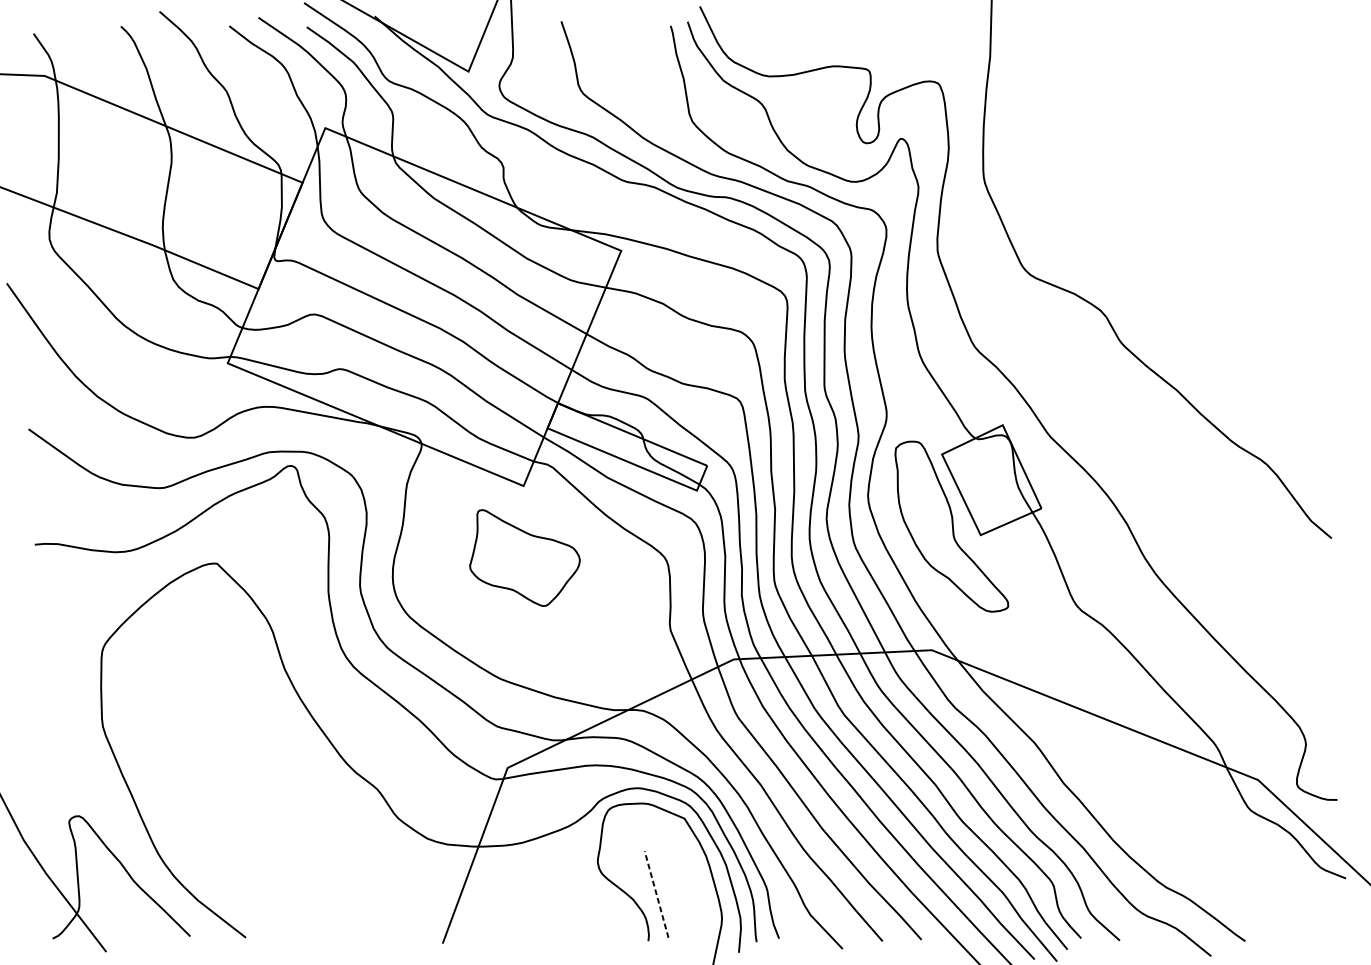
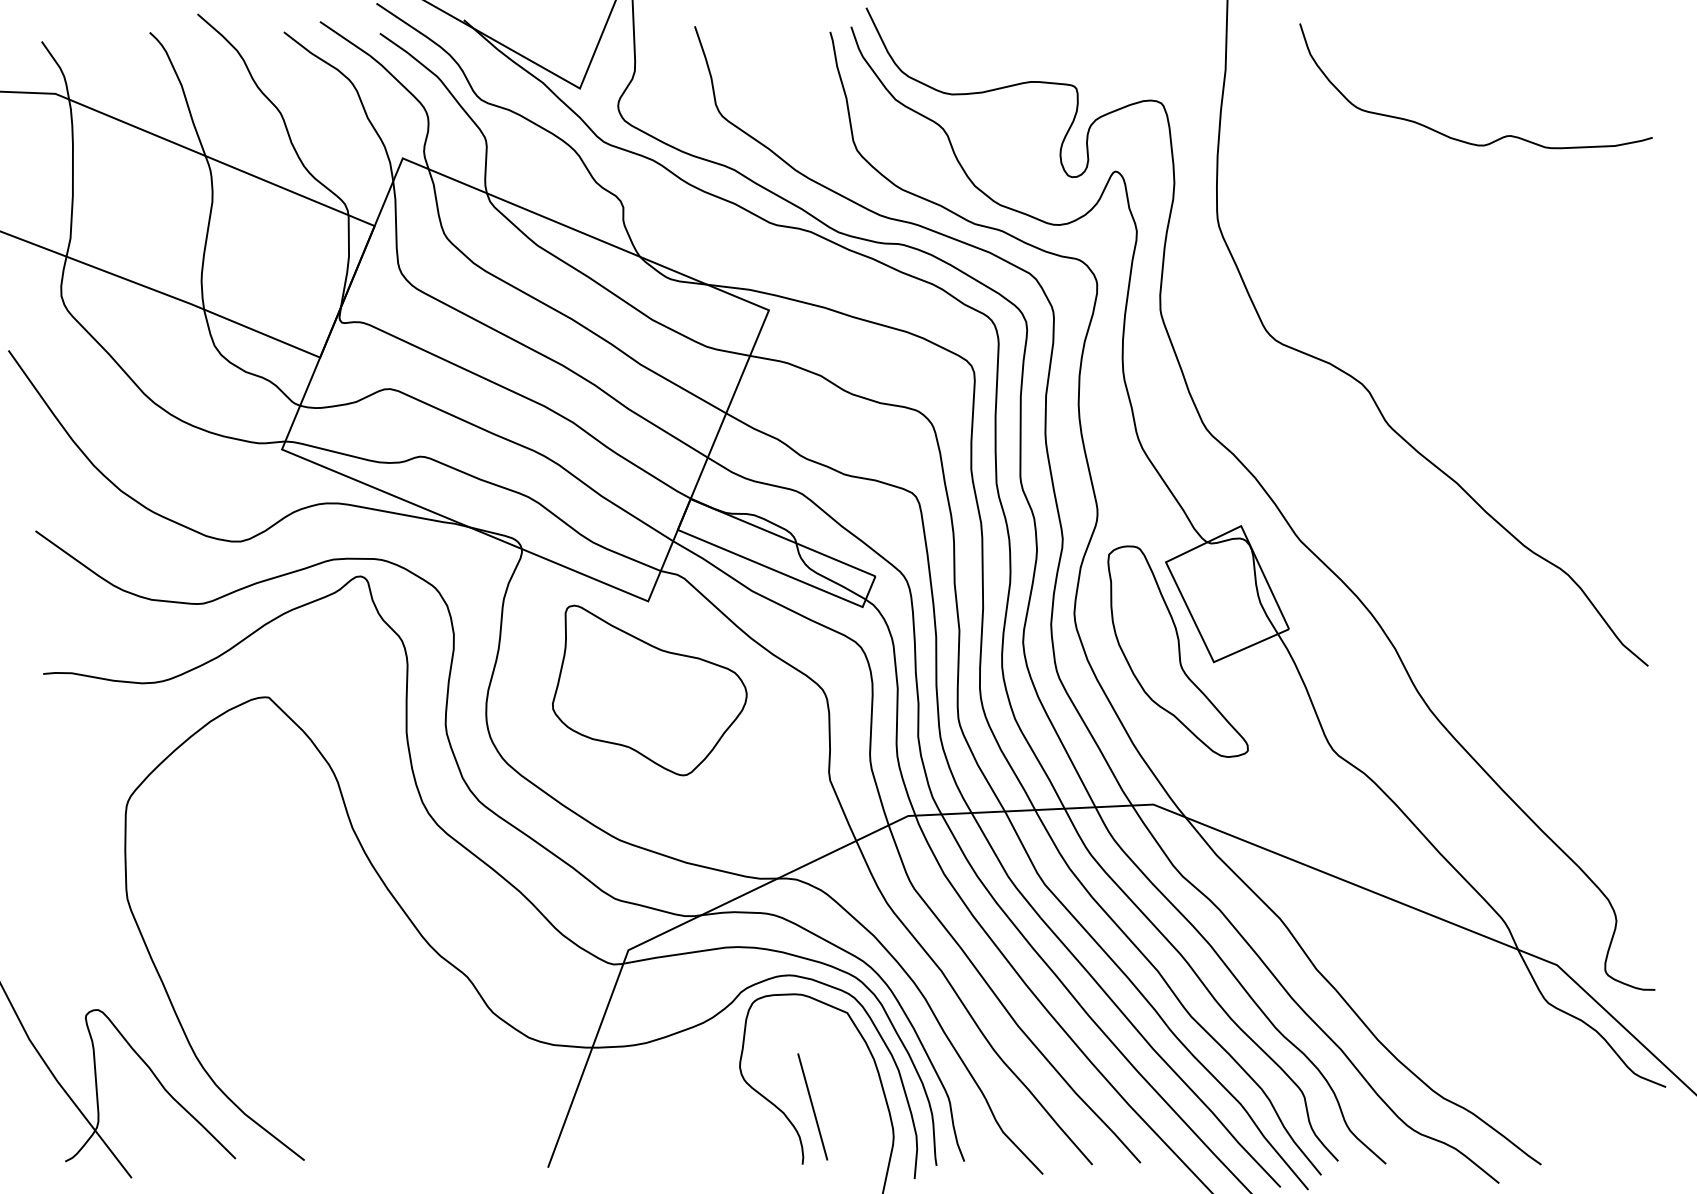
curve: (1182, 113) -> (1463, 140), added
part: (524, 558) -> (649, 690), size x1.43
line: (656, 894) -> (812, 1106), dashed -> solid

